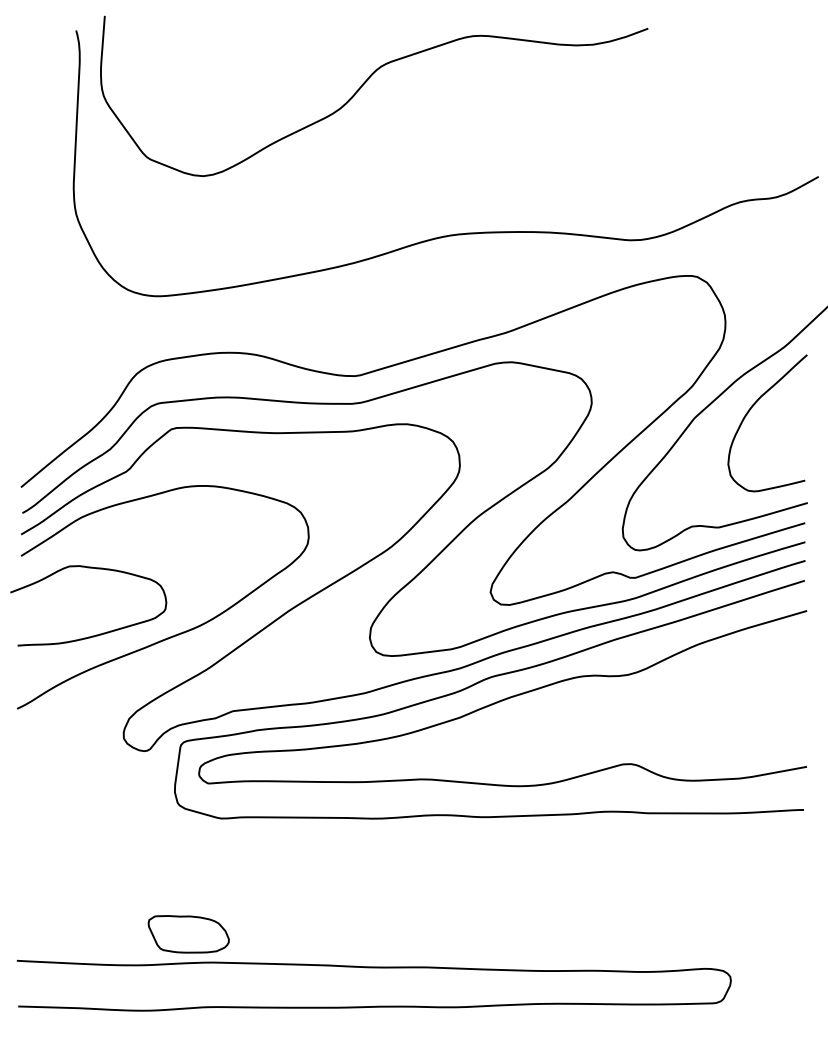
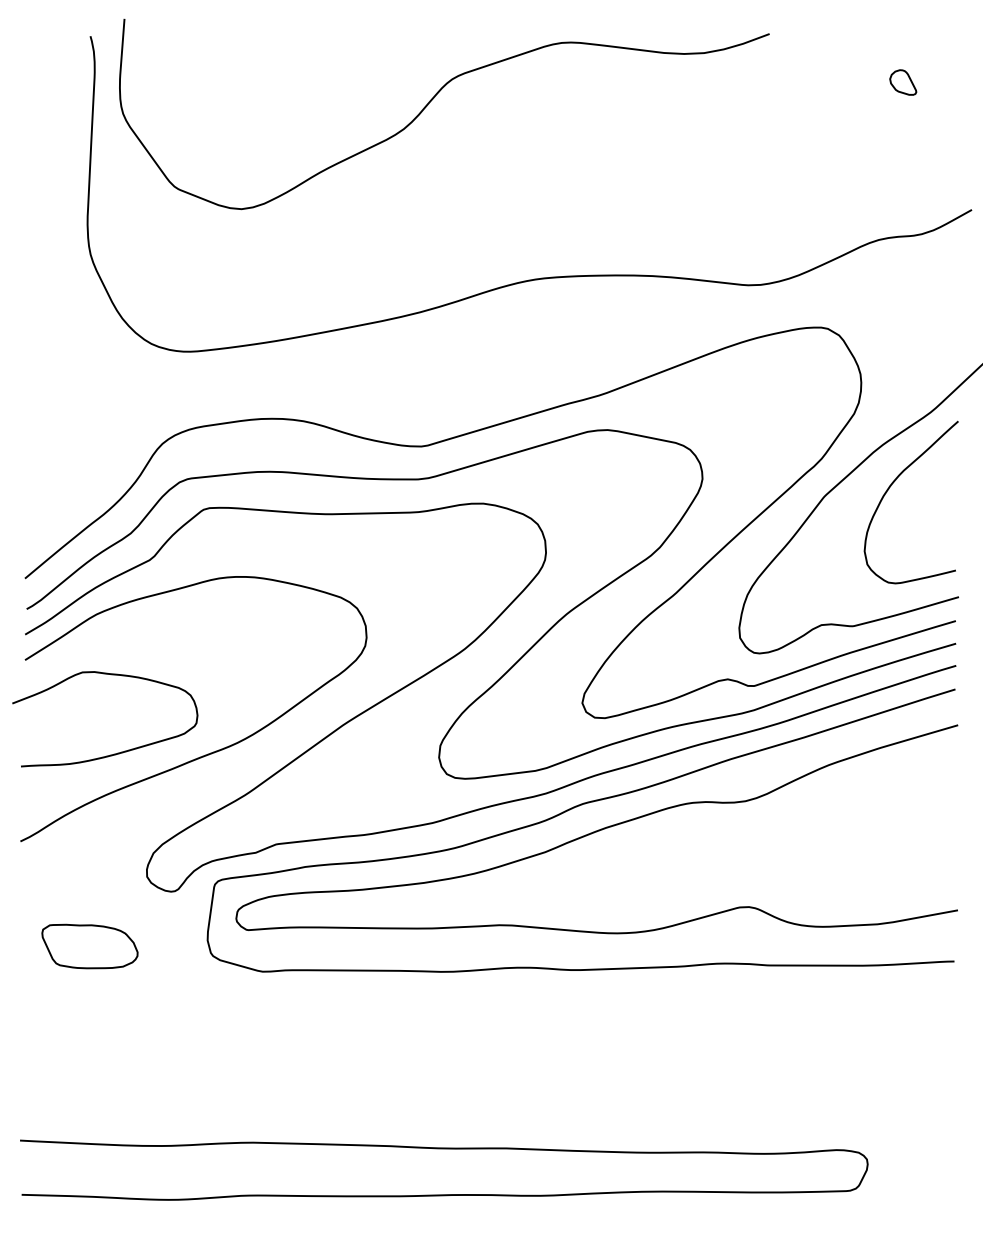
part: (760, 69) -> (902, 82), added
part: (188, 934) -> (89, 946), moved

